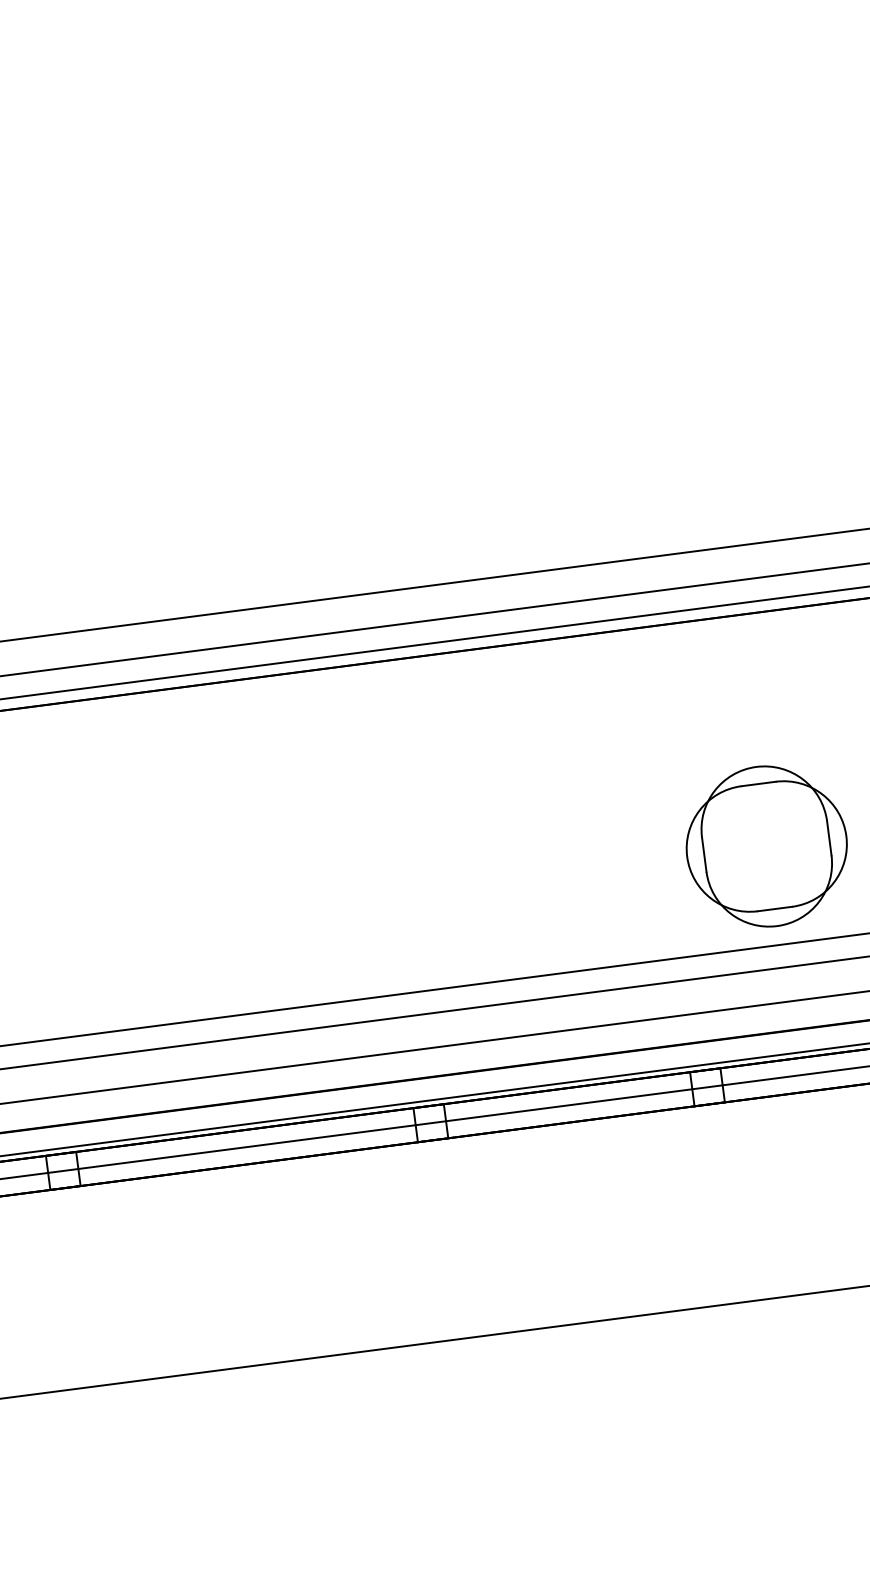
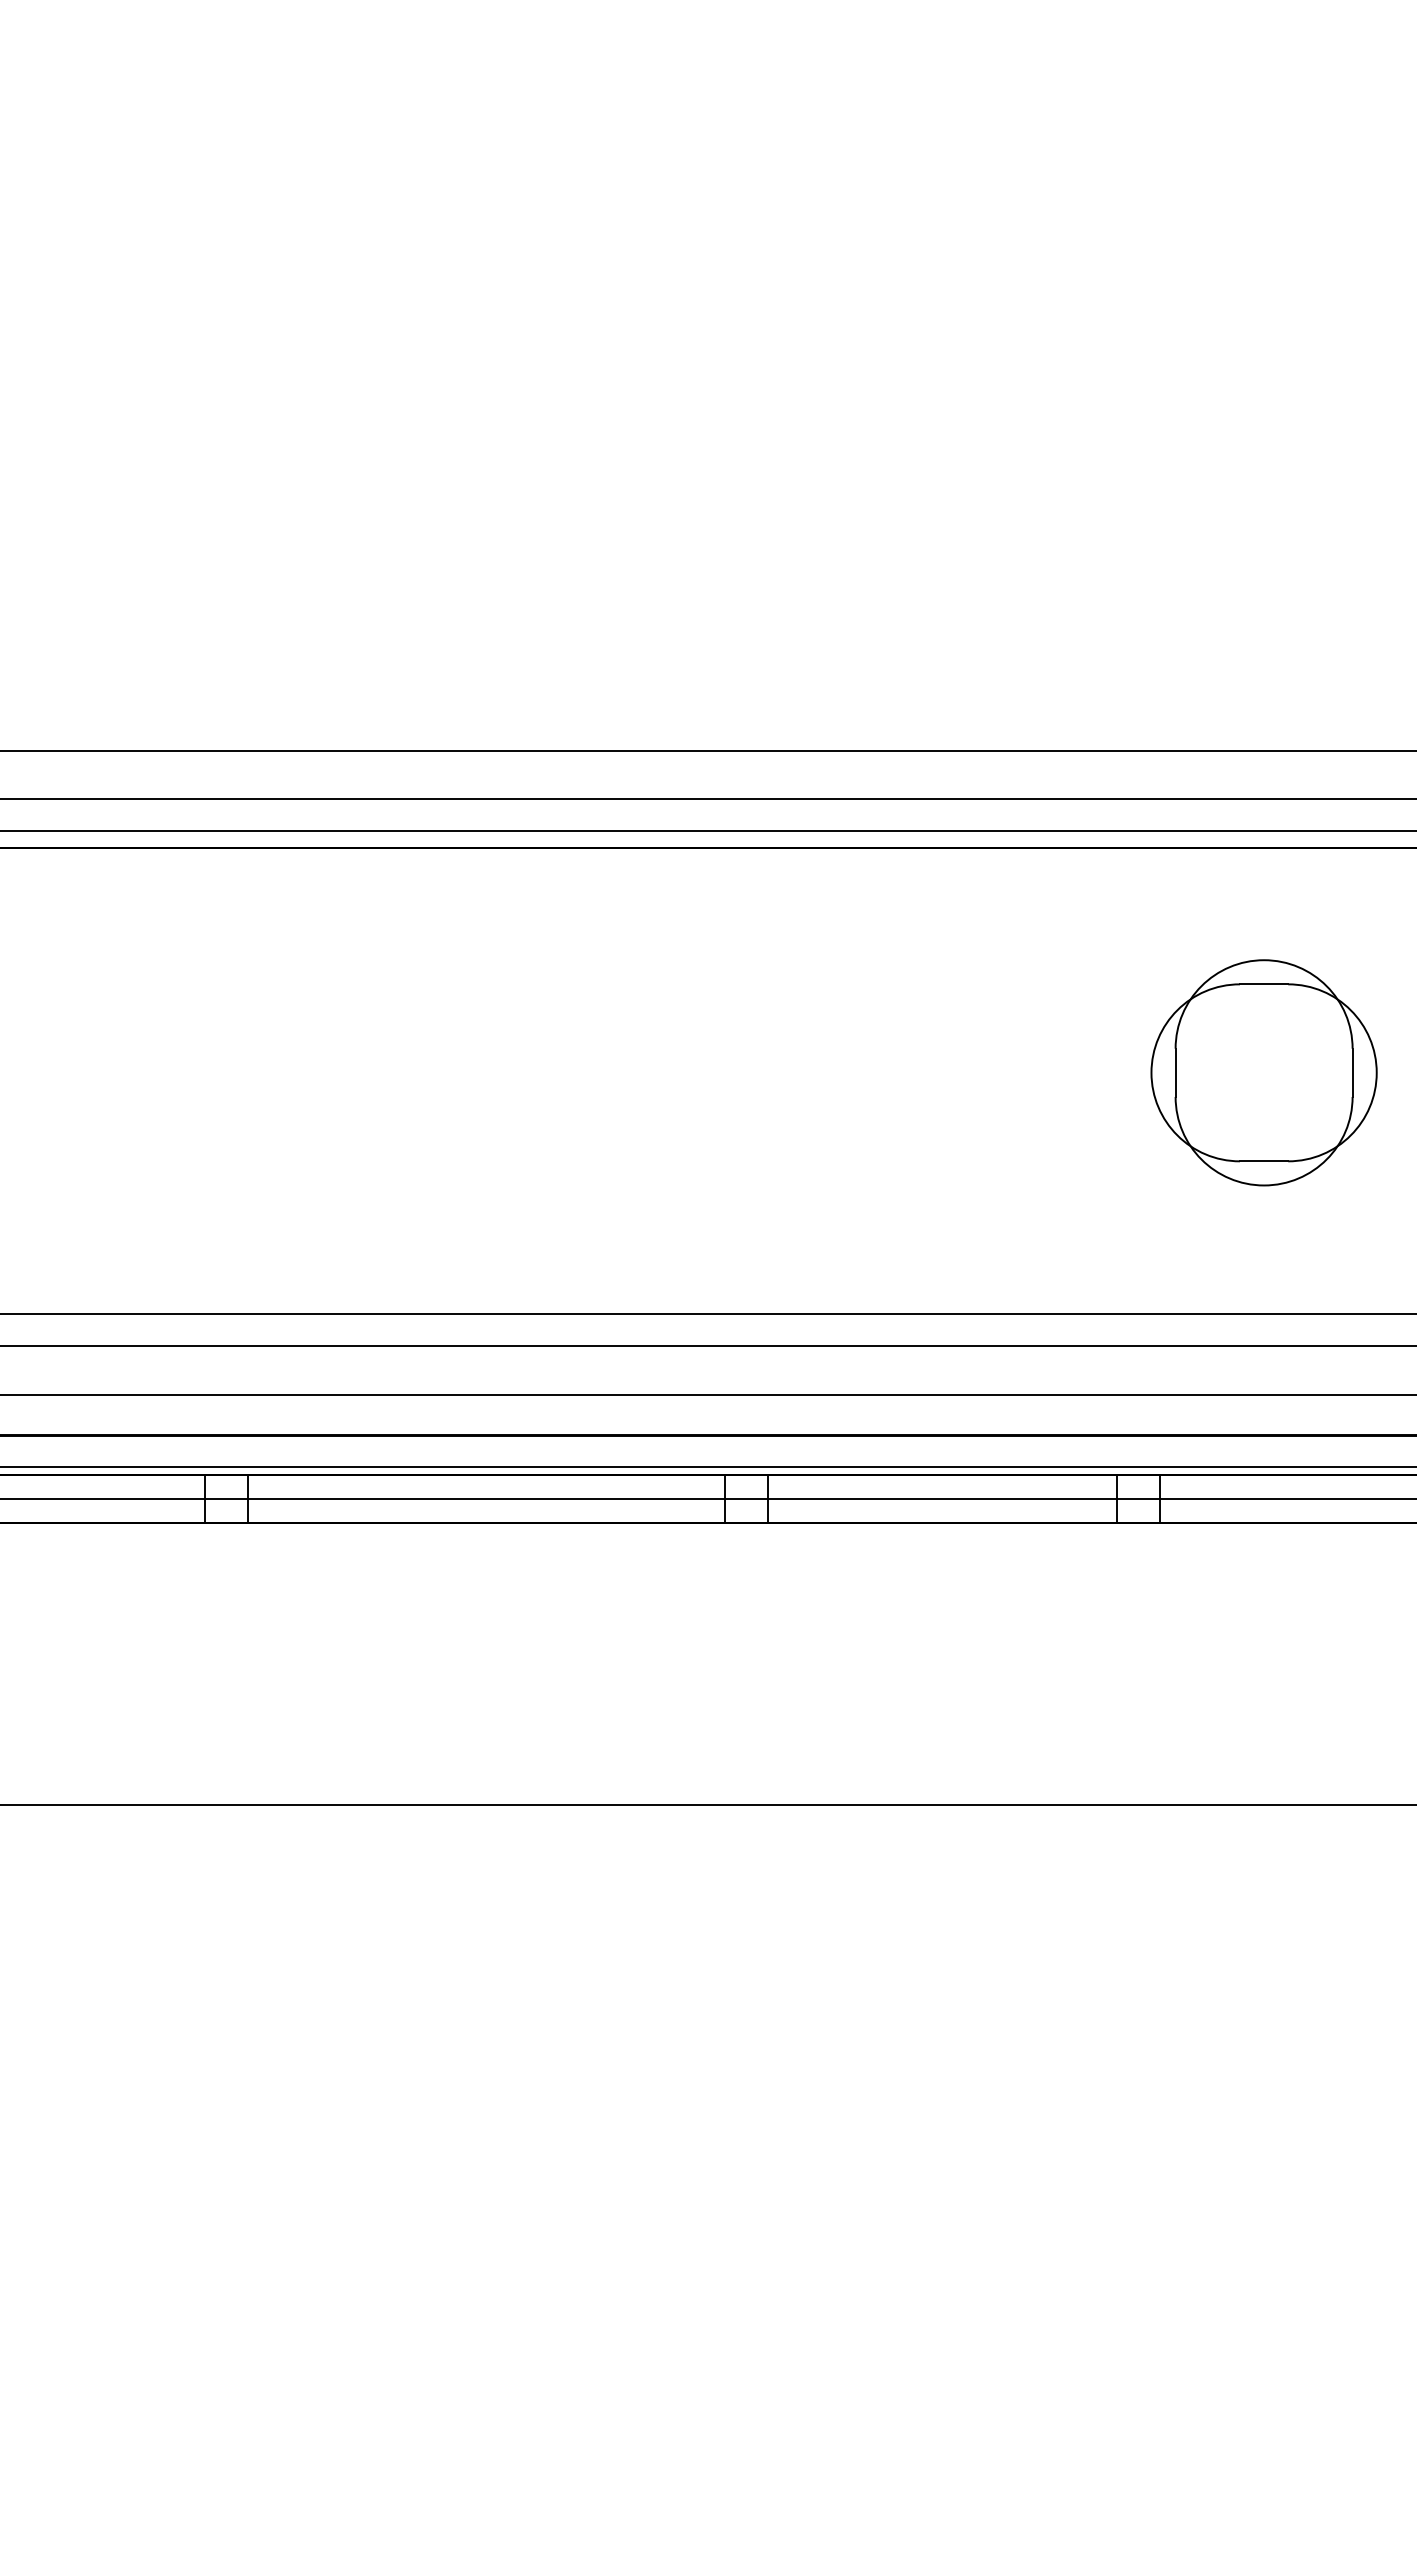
part: (766, 846) -> (1263, 1072), moved

